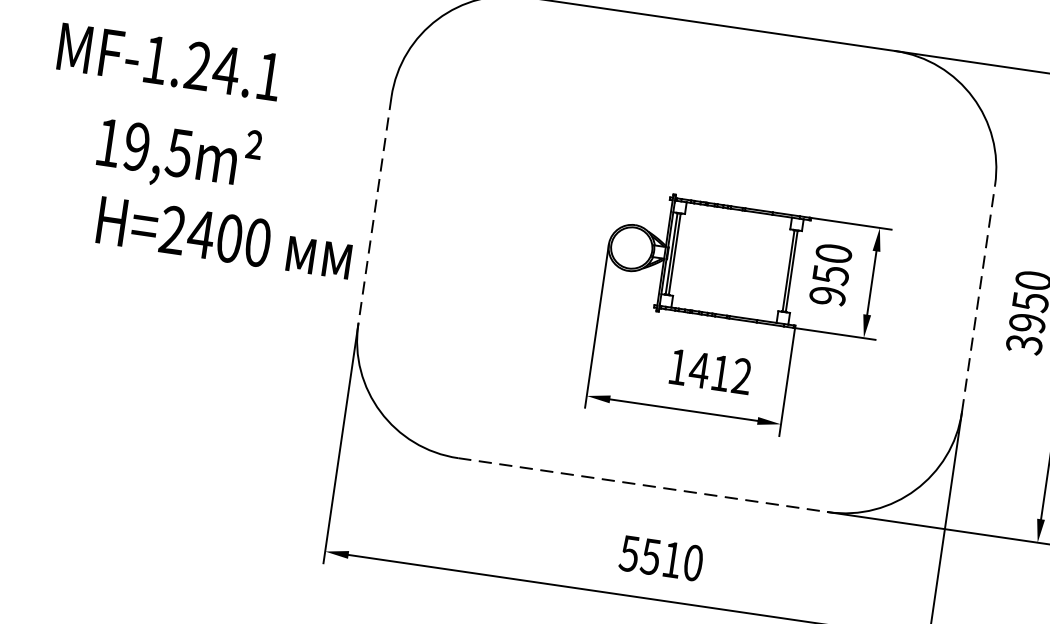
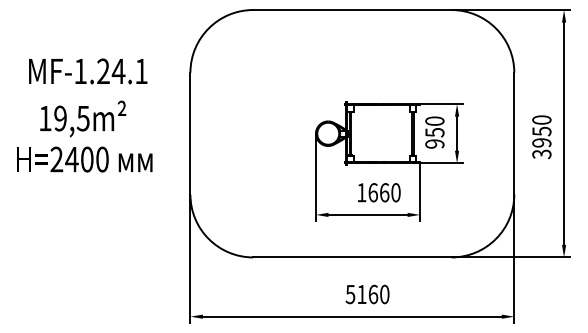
text: (170, 62) -> (88, 71), moved
line: (375, 210) -> (190, 133), dashed -> solid
text: (224, 237) -> (84, 159), moved
line: (978, 298) -> (514, 133), dashed -> solid
text: (720, 372) -> (384, 192), 1412 -> 1660
line: (643, 485) -> (352, 257), dashed -> solid
text: (661, 558) -> (367, 294), 5510 -> 5160

